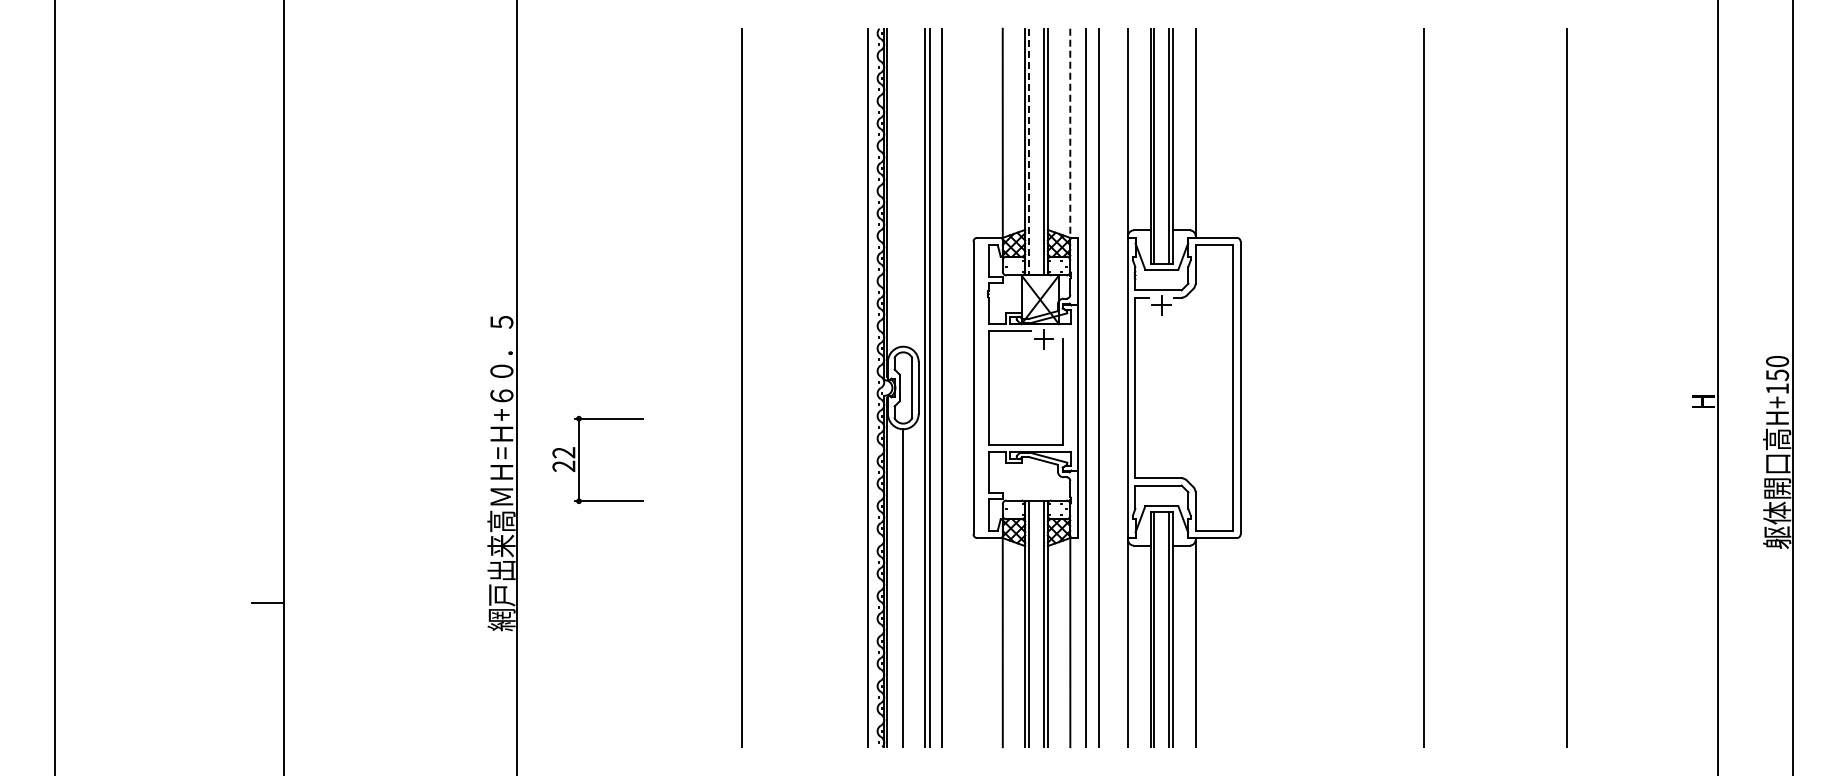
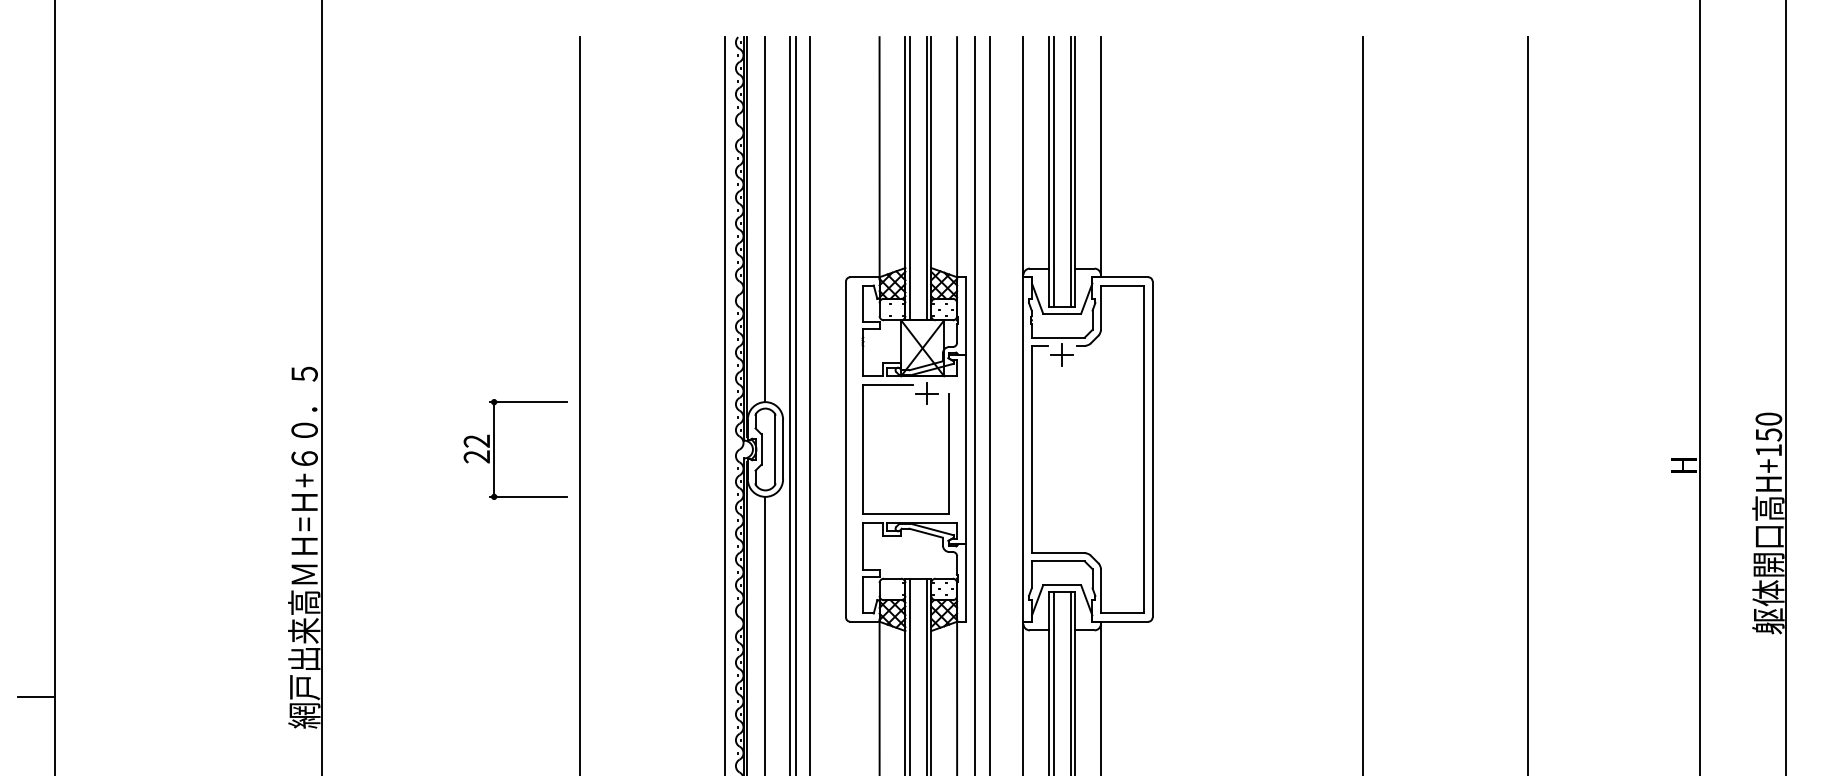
line: (1070, 134) -> (957, 158), dashed -> solid
line: (1029, 152) -> (910, 179), dashed -> solid
line: (902, 187) -> (764, 219), added
part: (579, 459) -> (494, 448), moved

